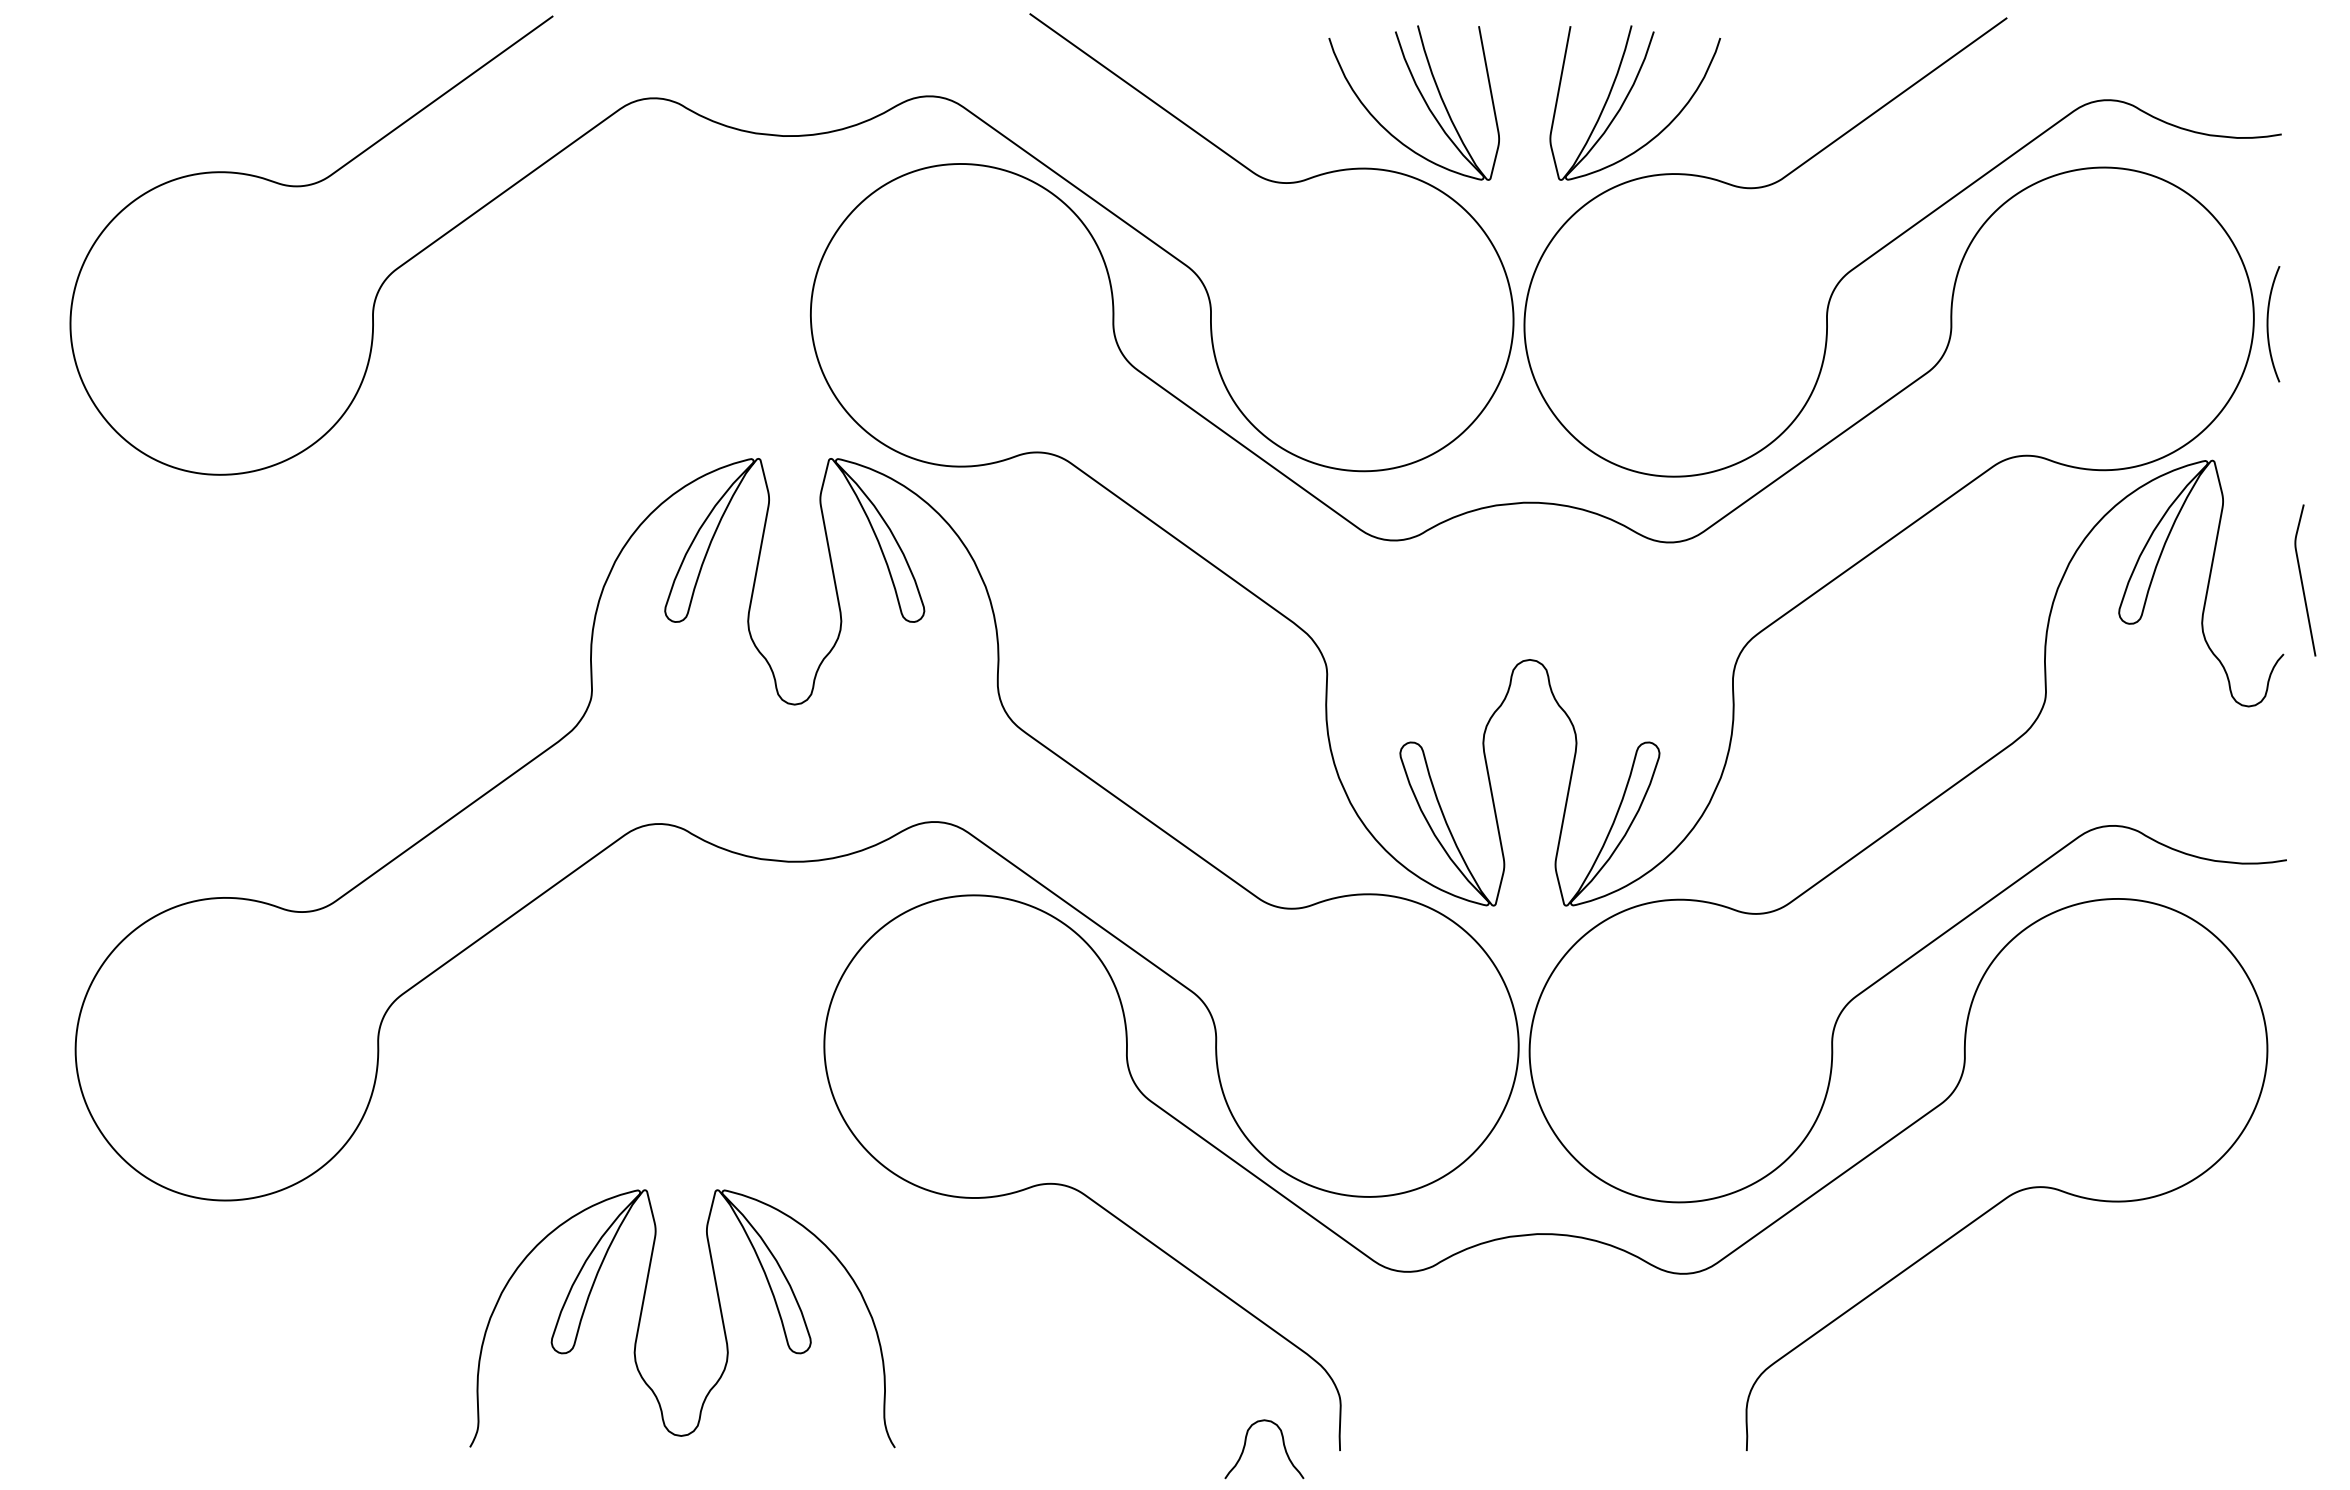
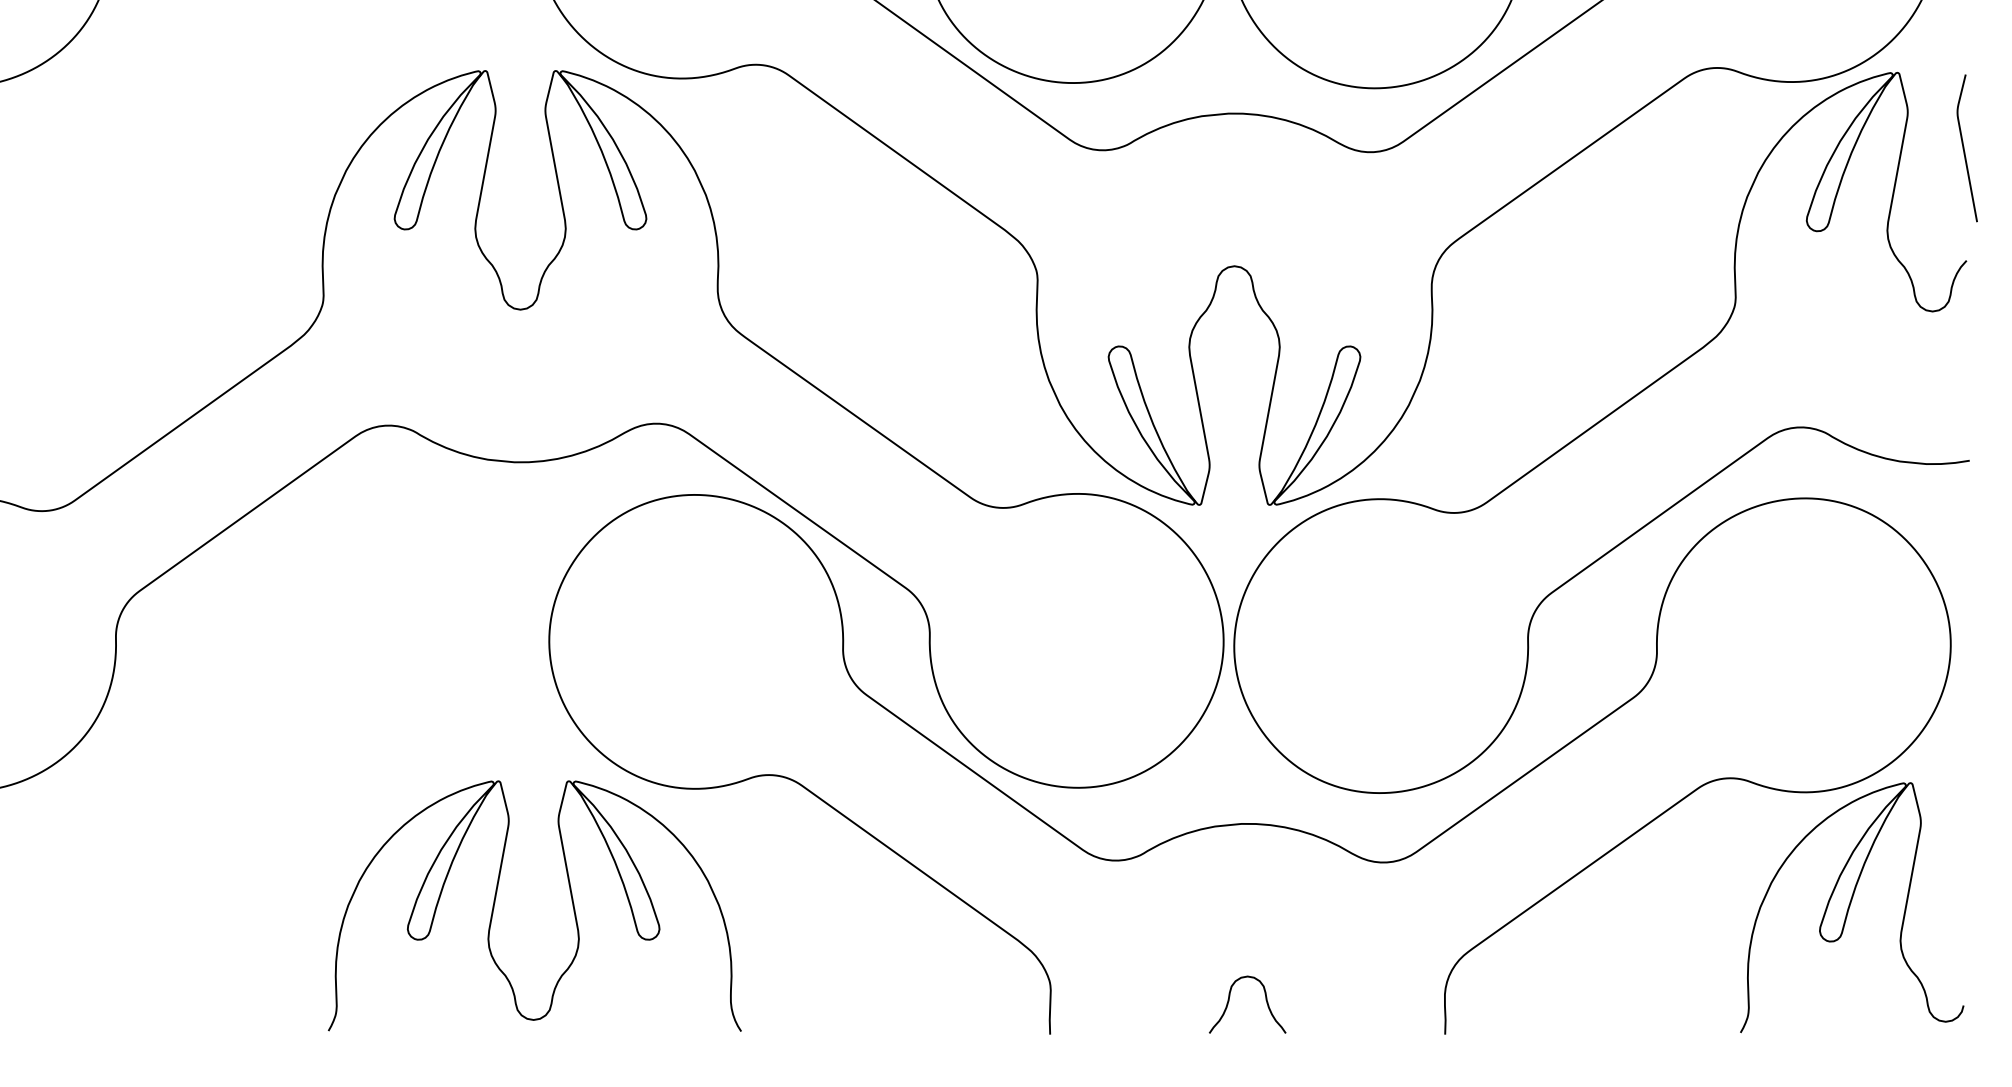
curve: (2302, 580) -> (1964, 148), moved
curve: (719, 1309) -> (570, 897), moved
curve: (2163, 1320) -> (1849, 907), added
curve: (1245, 1446) -> (1229, 1002), moved

